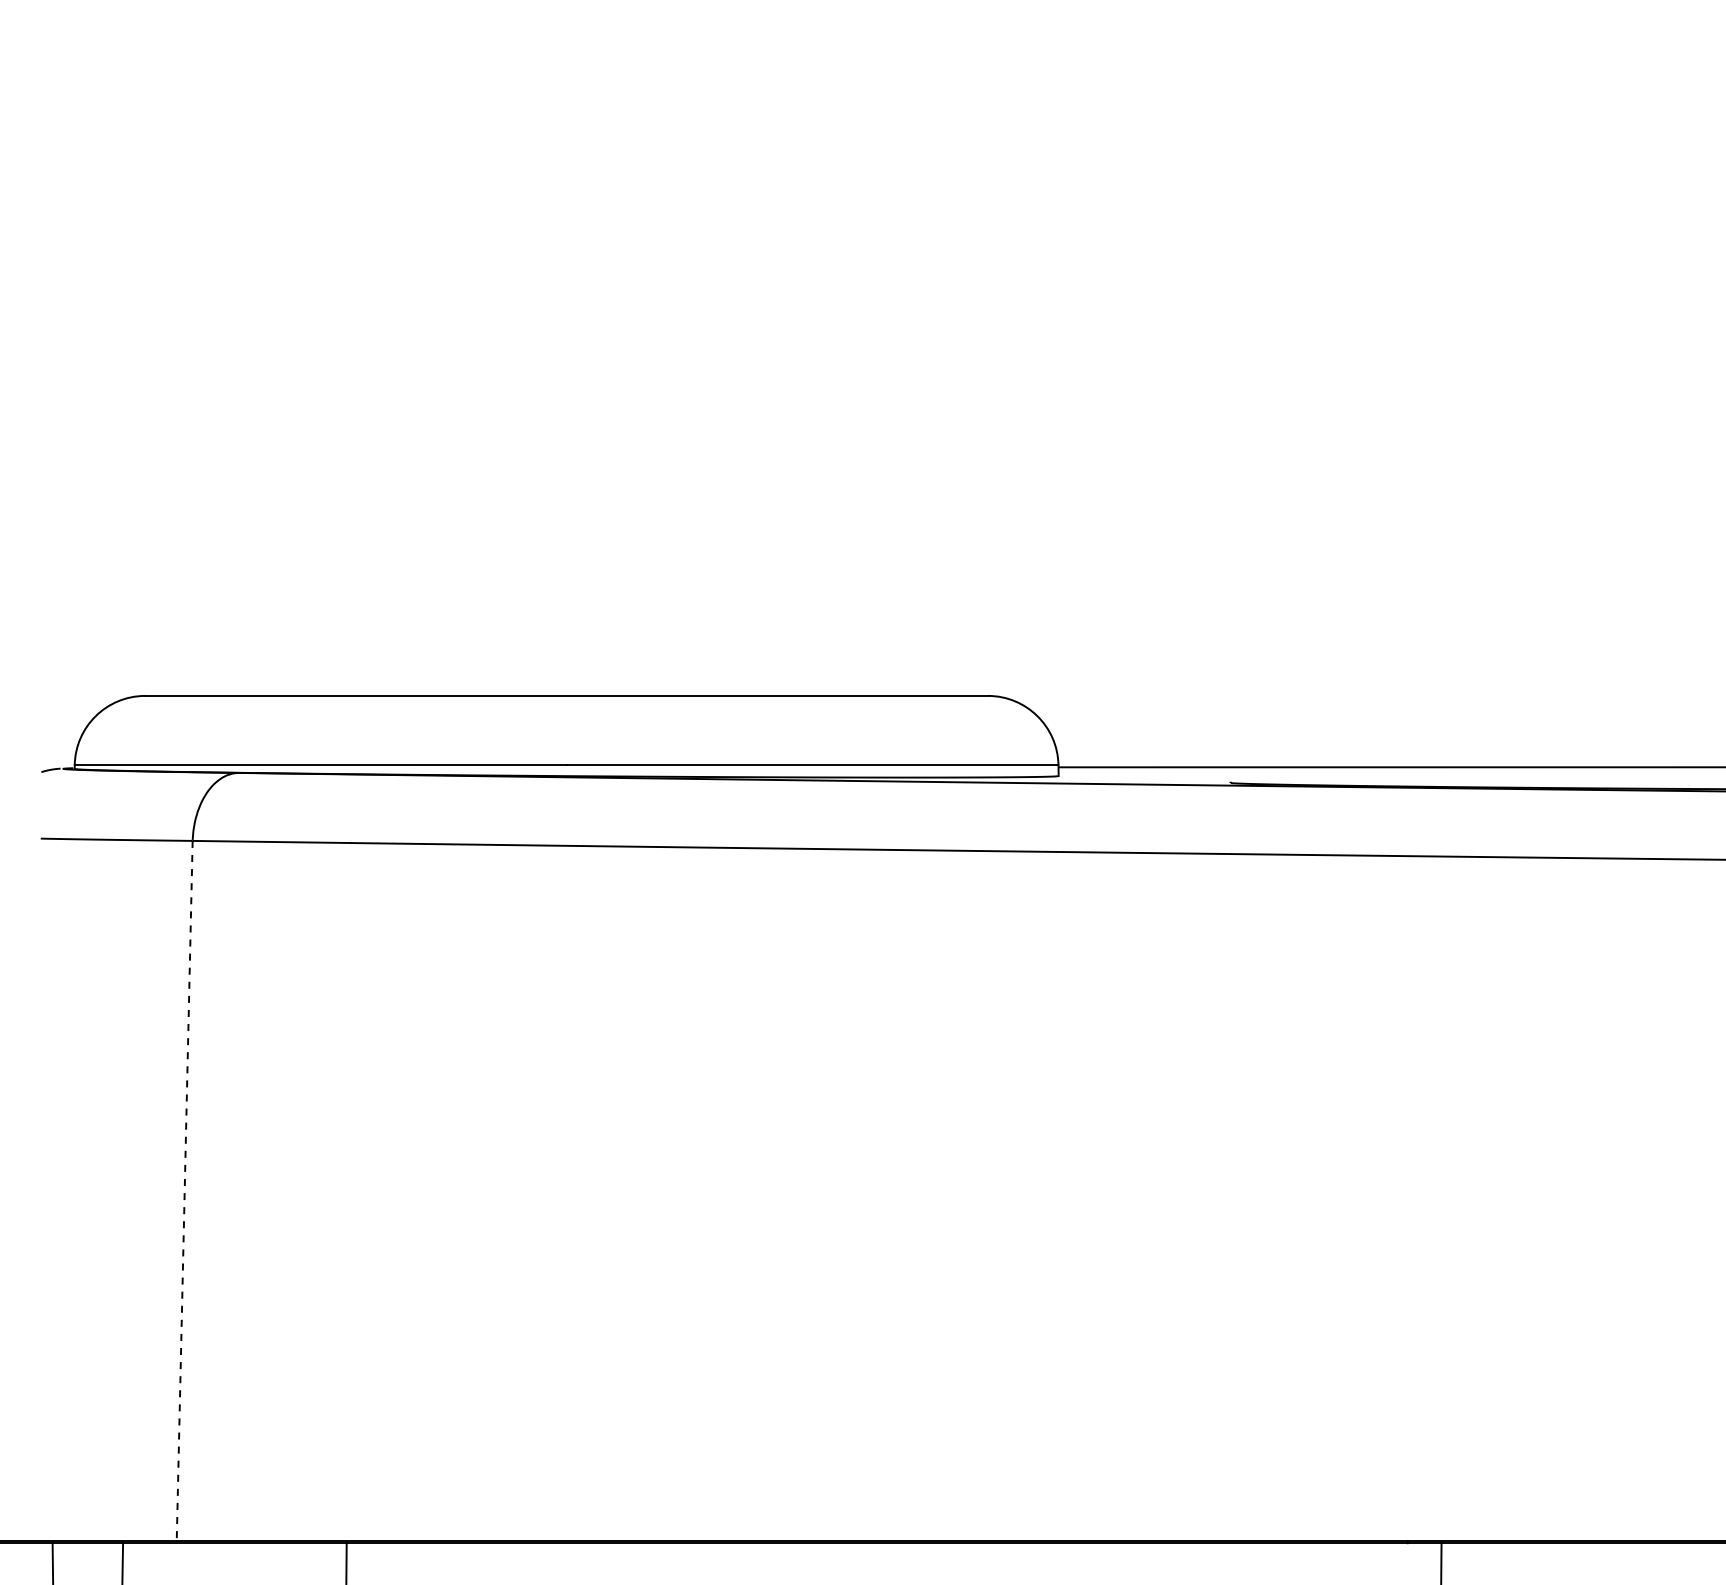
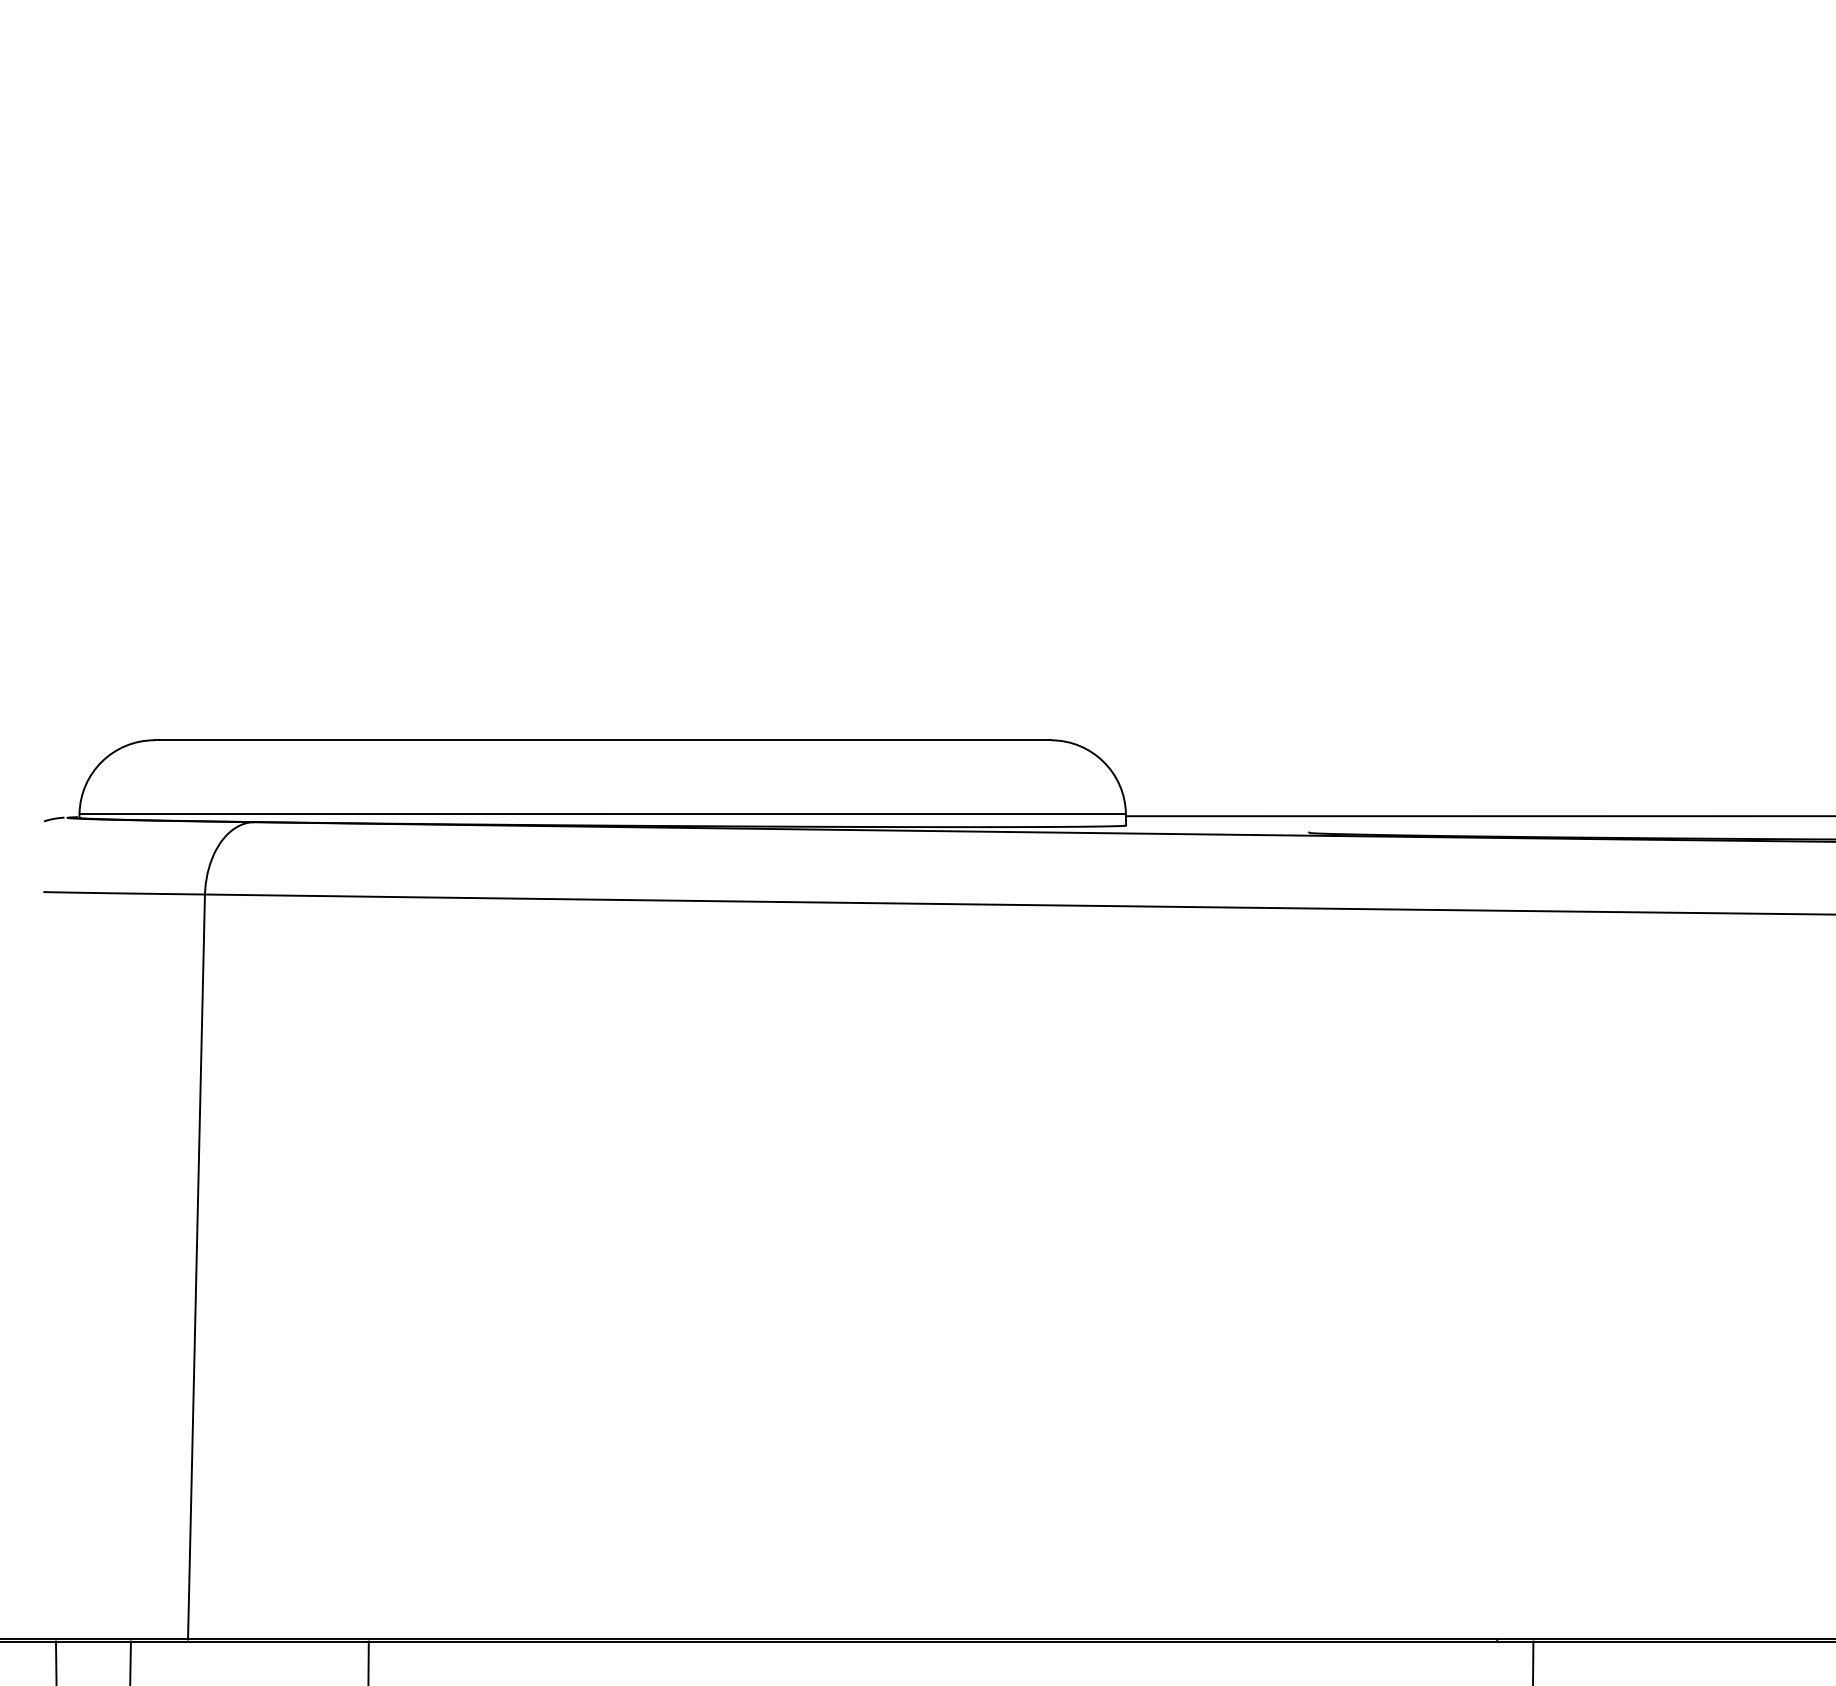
line: (184, 1191) -> (196, 1267), dashed -> solid

